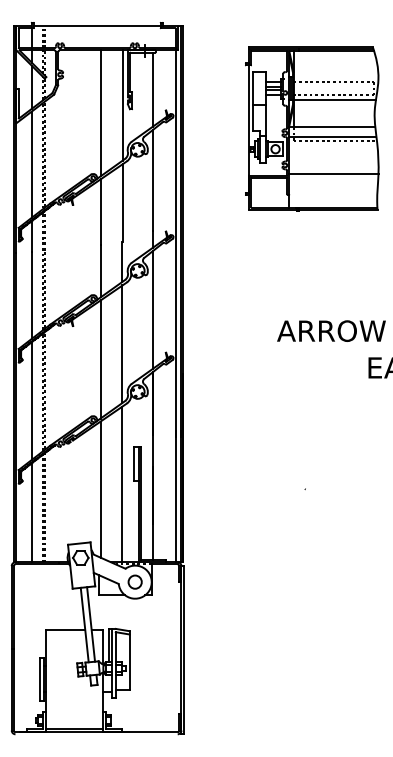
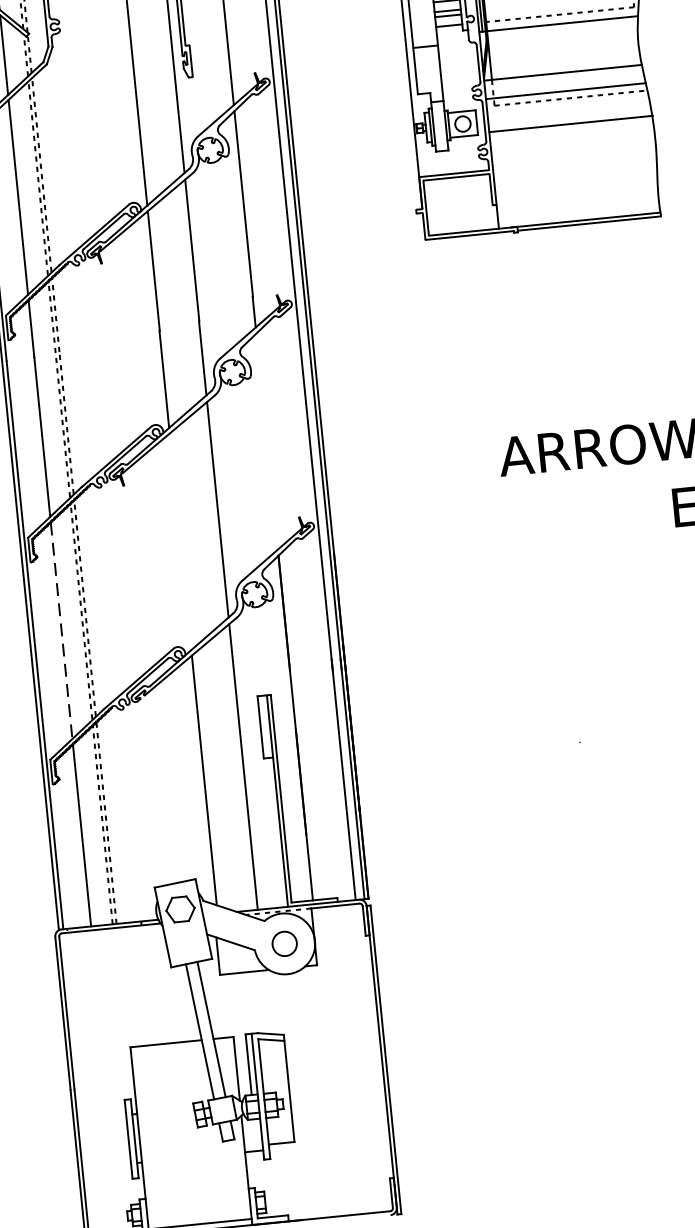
line: (333, 174) -> (570, 124), moved
line: (152, 309) -> (266, 440), removed
line: (100, 359) -> (180, 541), removed
line: (31, 401) -> (61, 631), solid -> dashed

